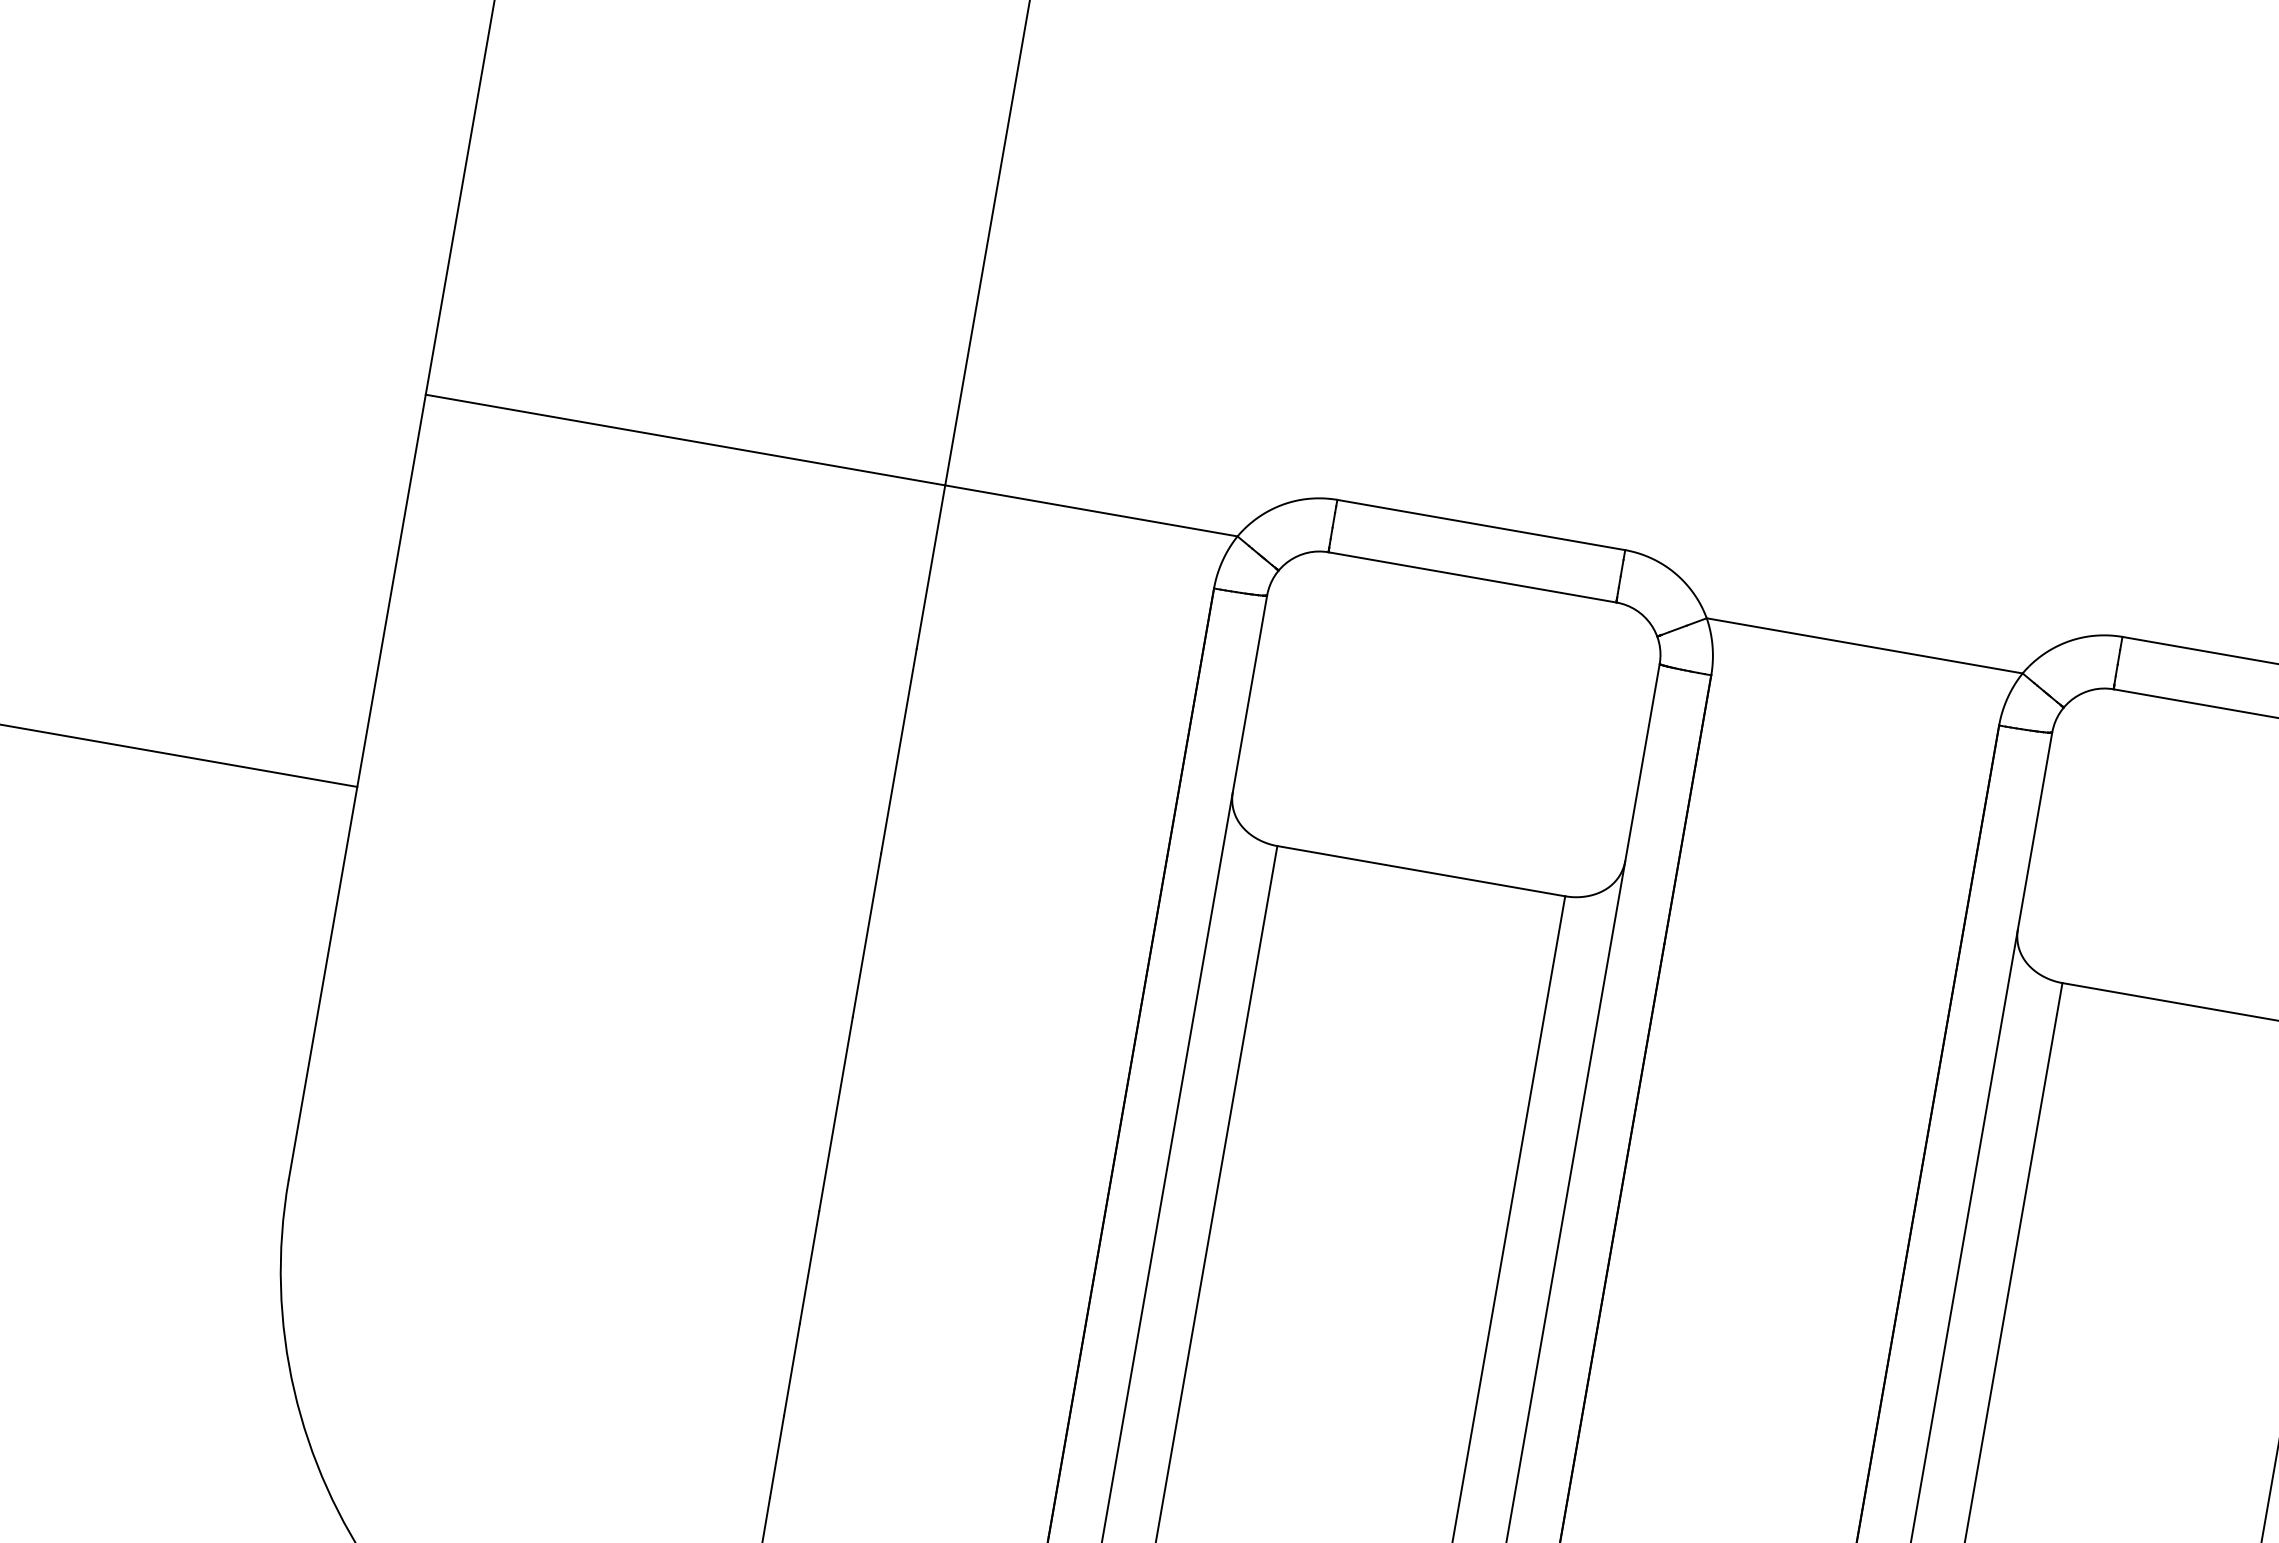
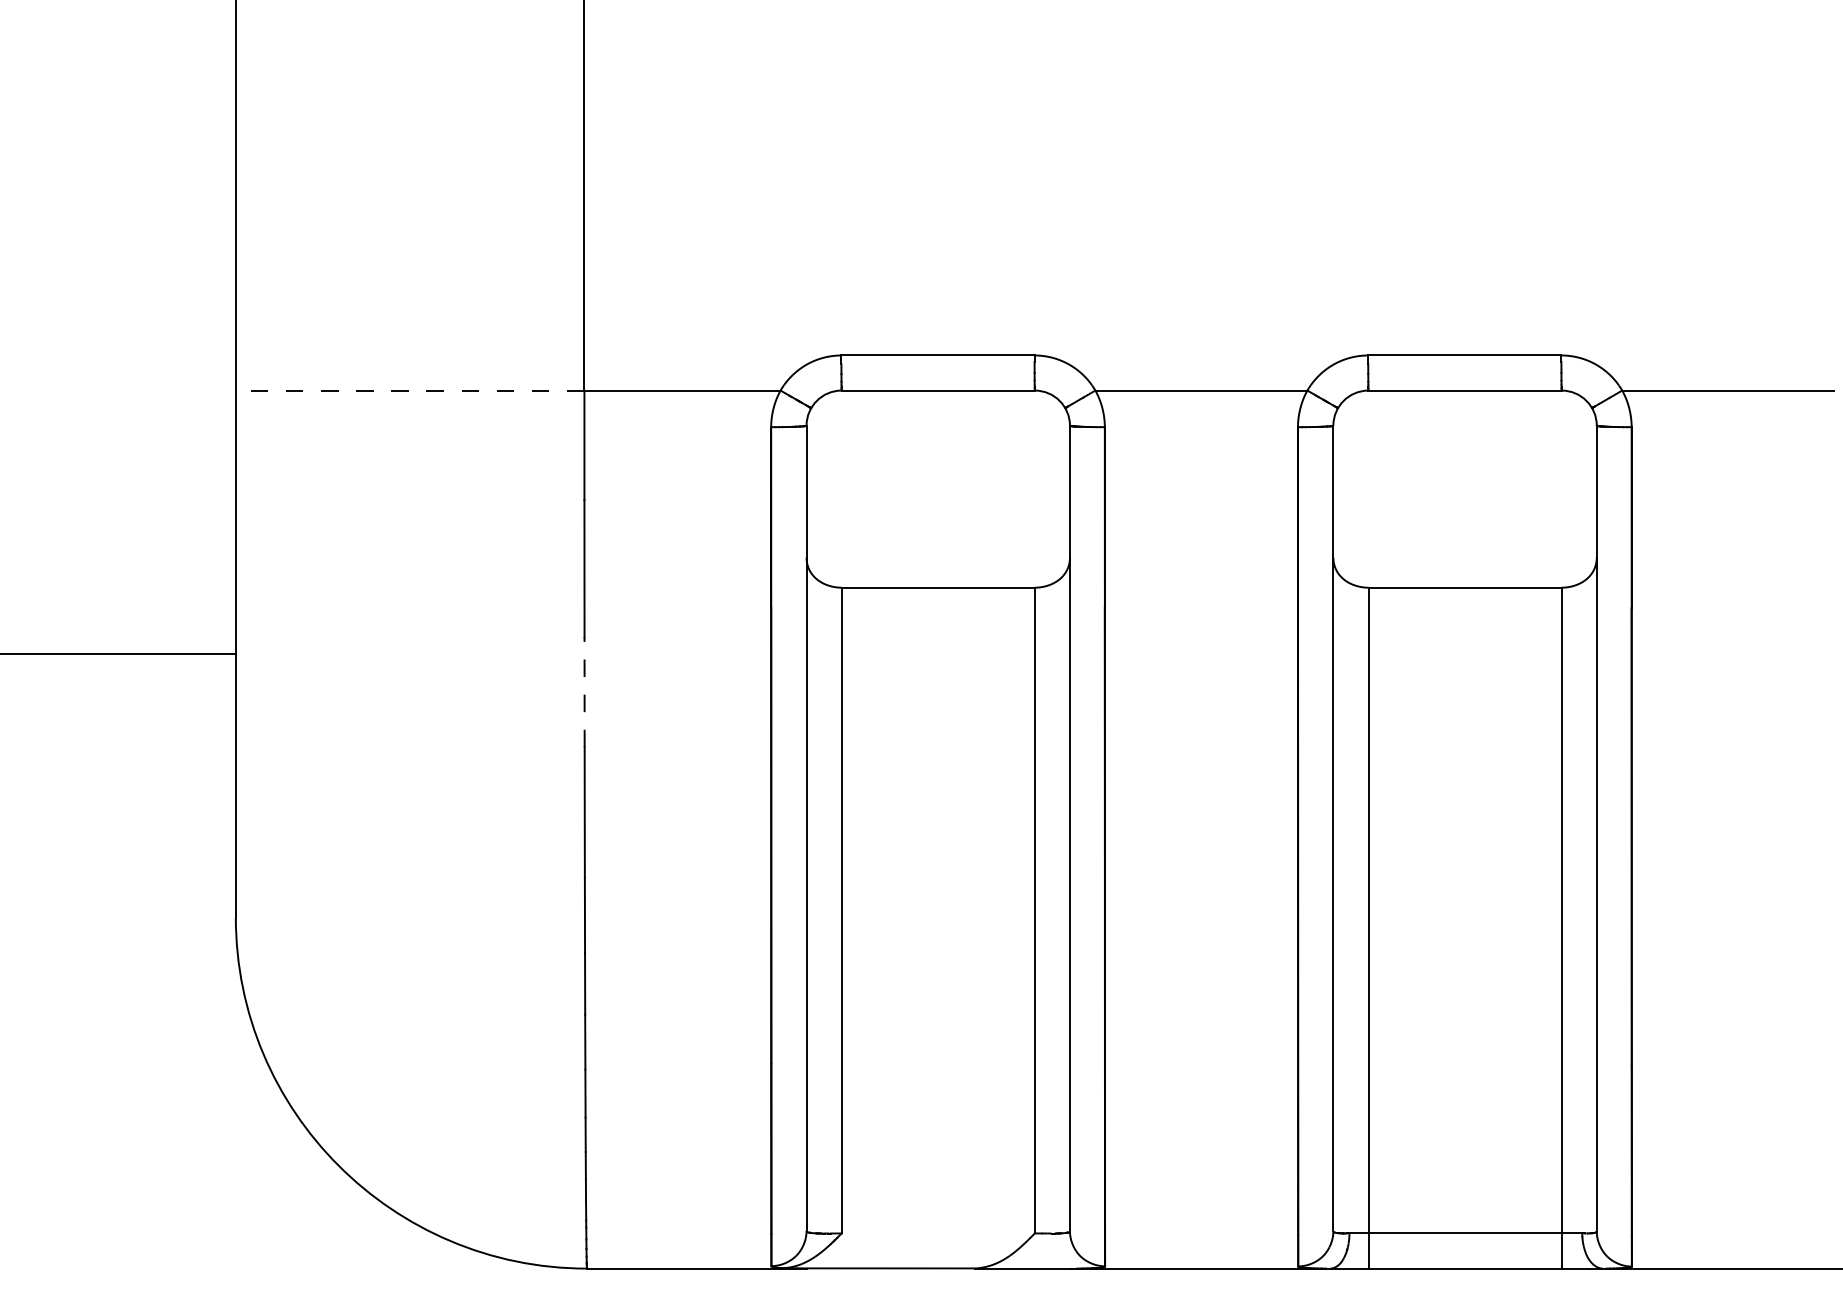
line: (684, 439) -> (409, 390), solid -> dashed
line: (866, 935) -> (584, 692), solid -> dashed

